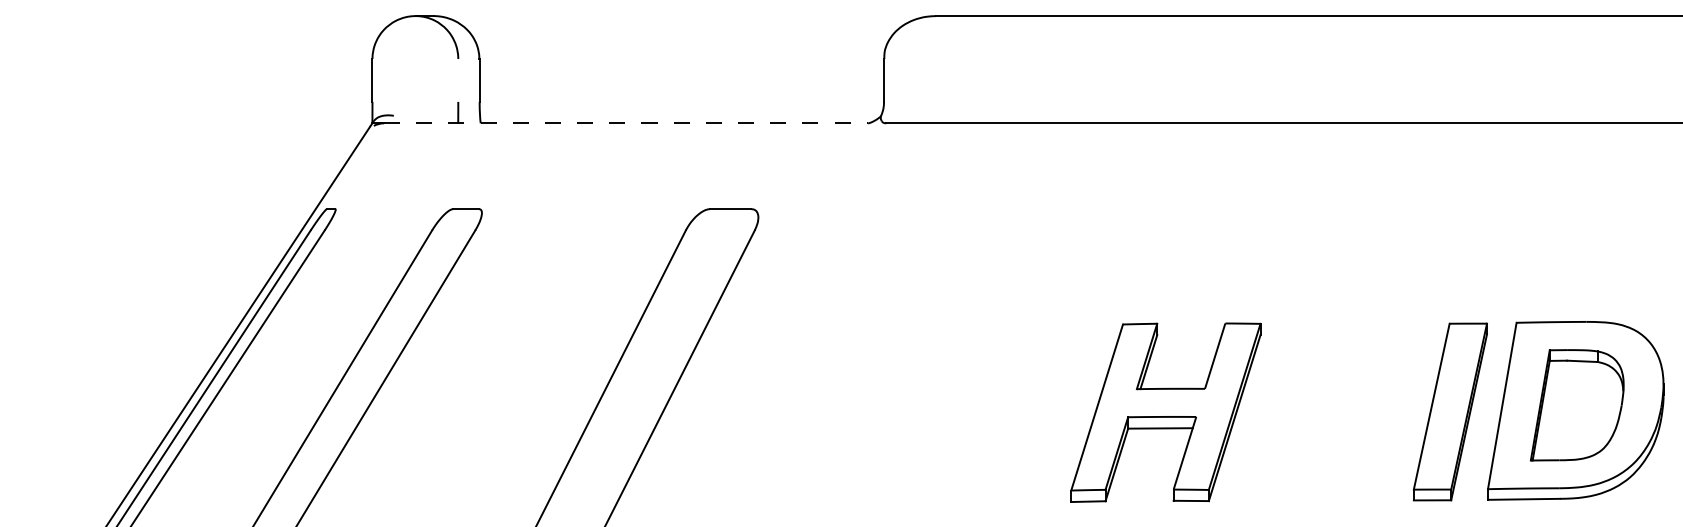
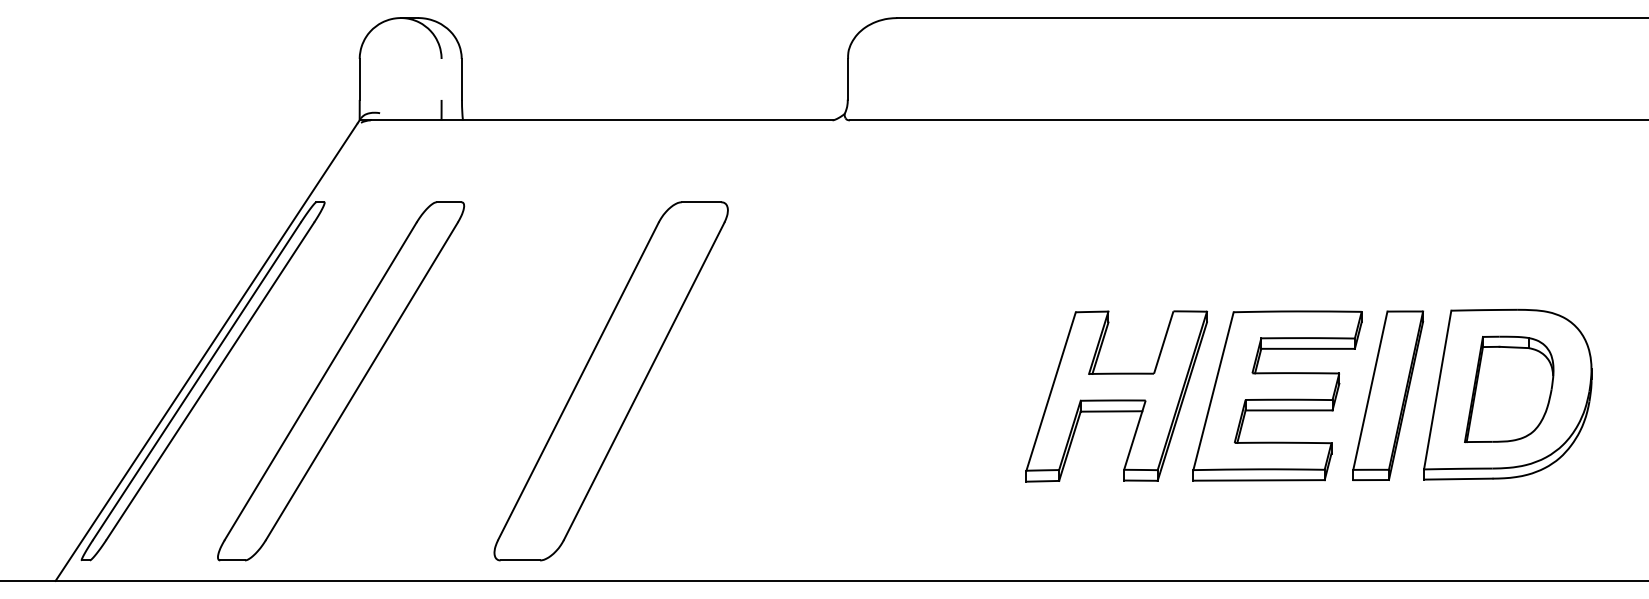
line: (625, 123) -> (601, 120), dashed -> solid
part: (1334, 411) -> (1277, 395), added

